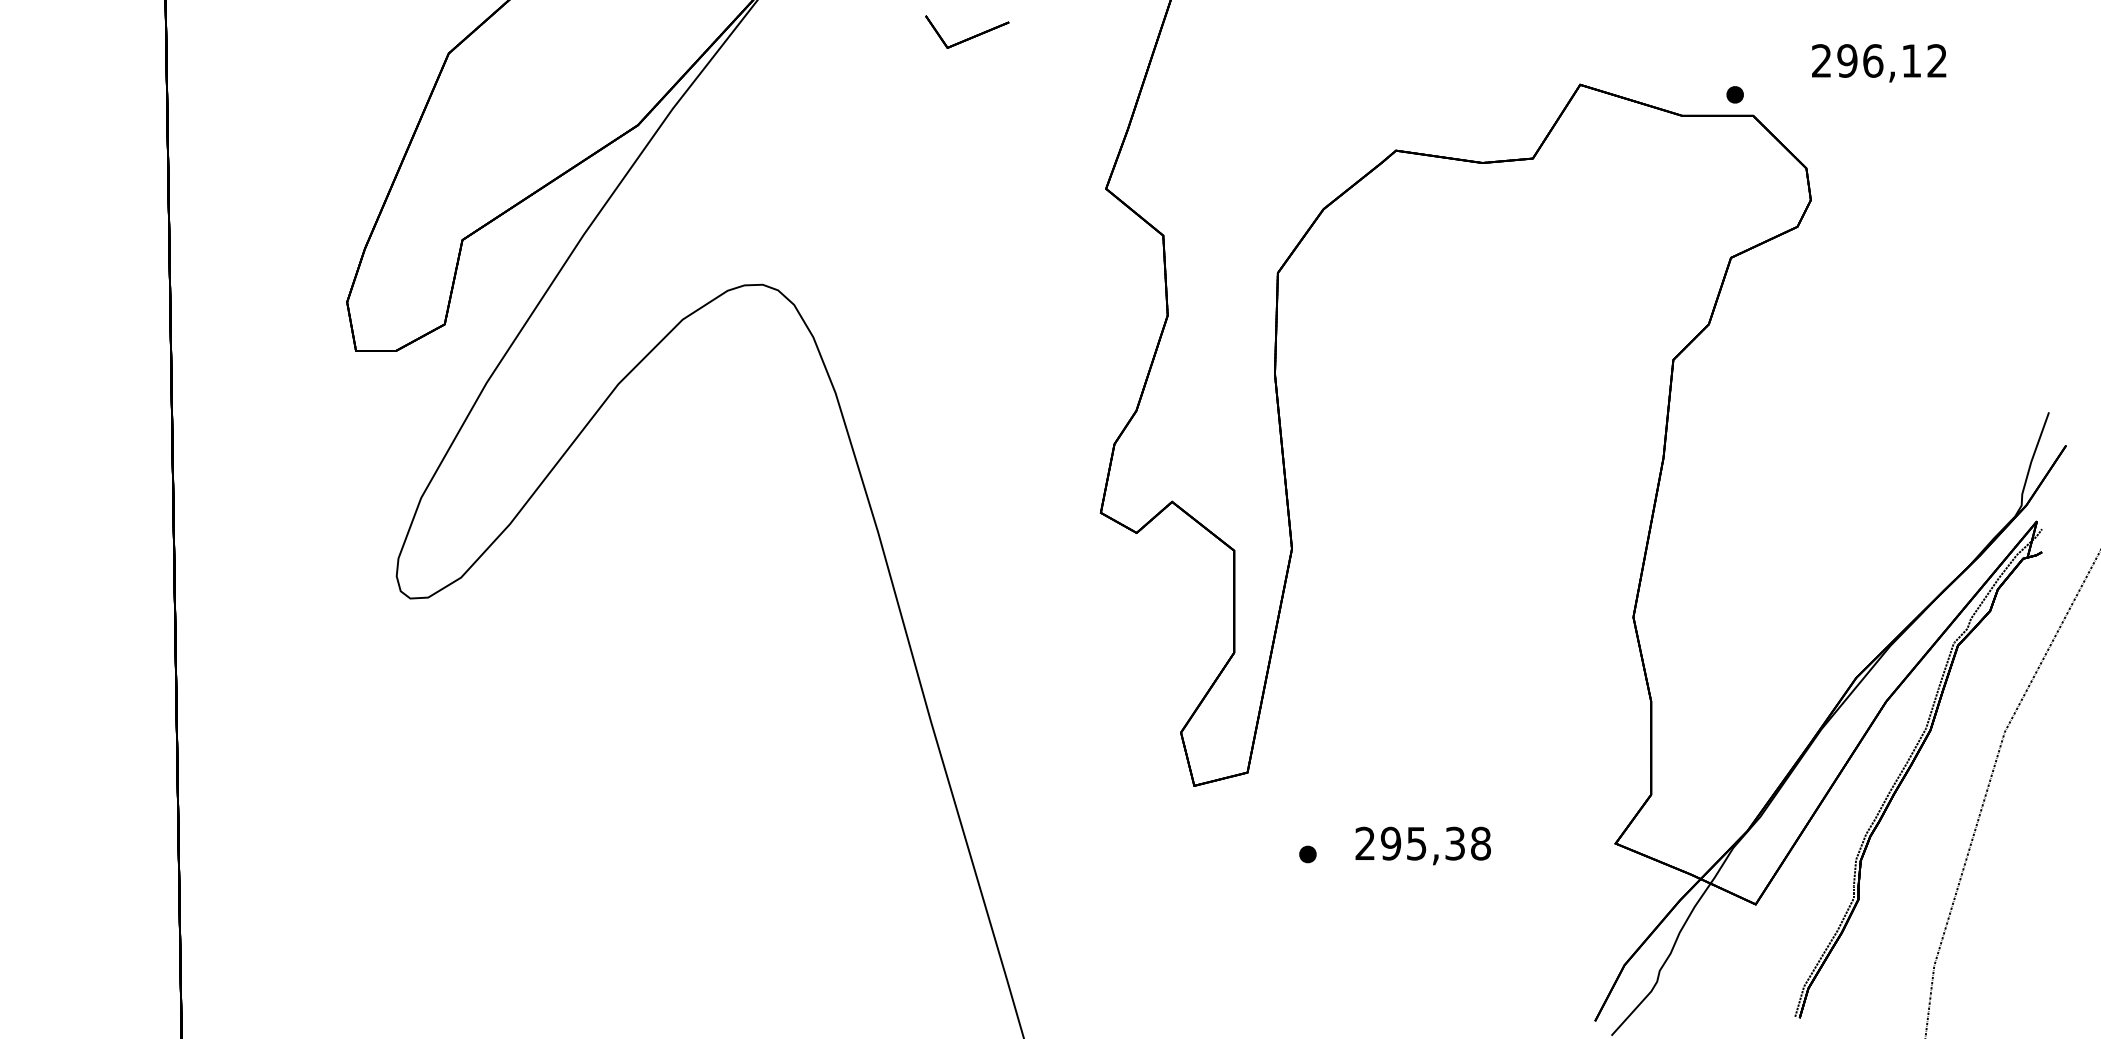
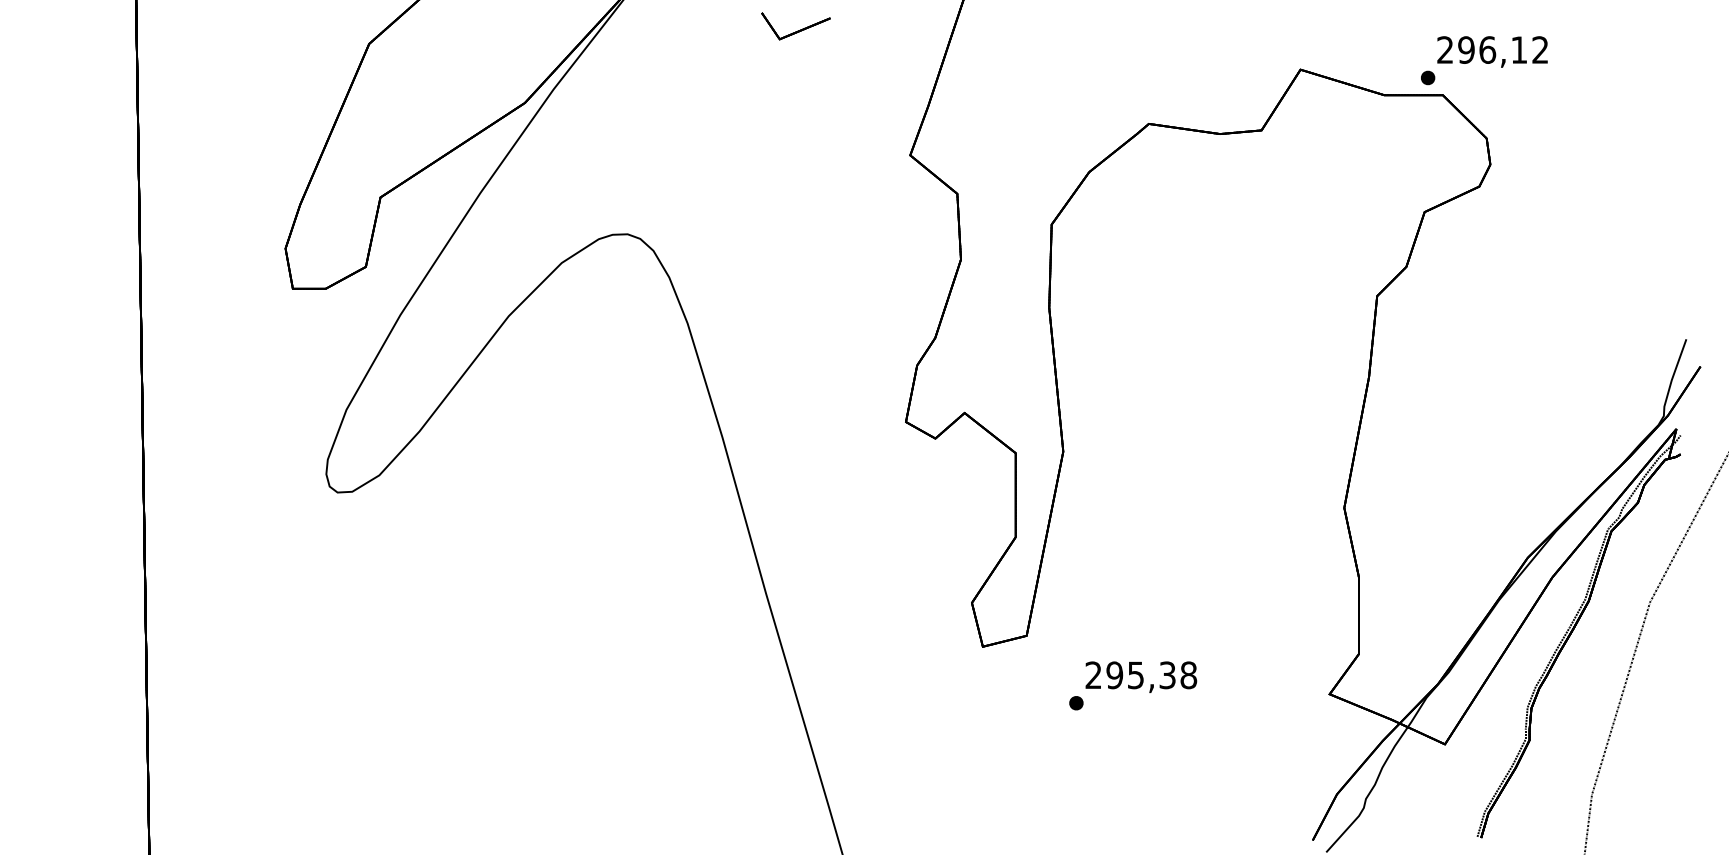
text: (1879, 62) -> (1492, 51), moved
text: (1423, 845) -> (1141, 676), moved

